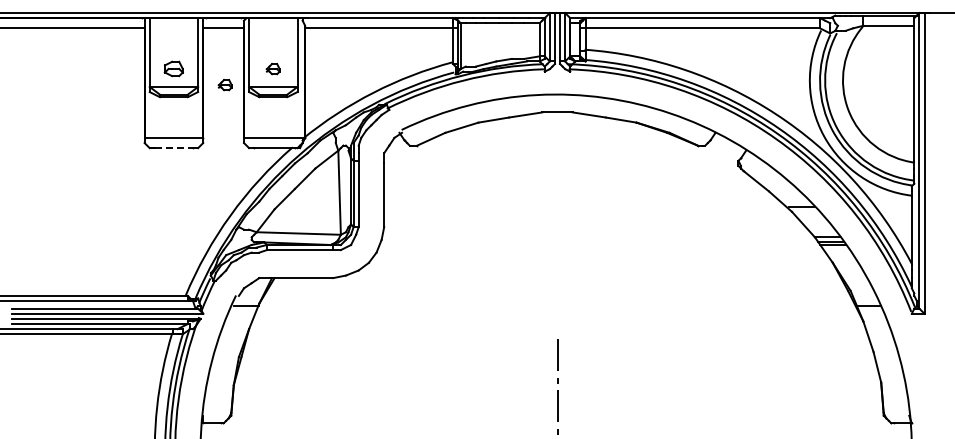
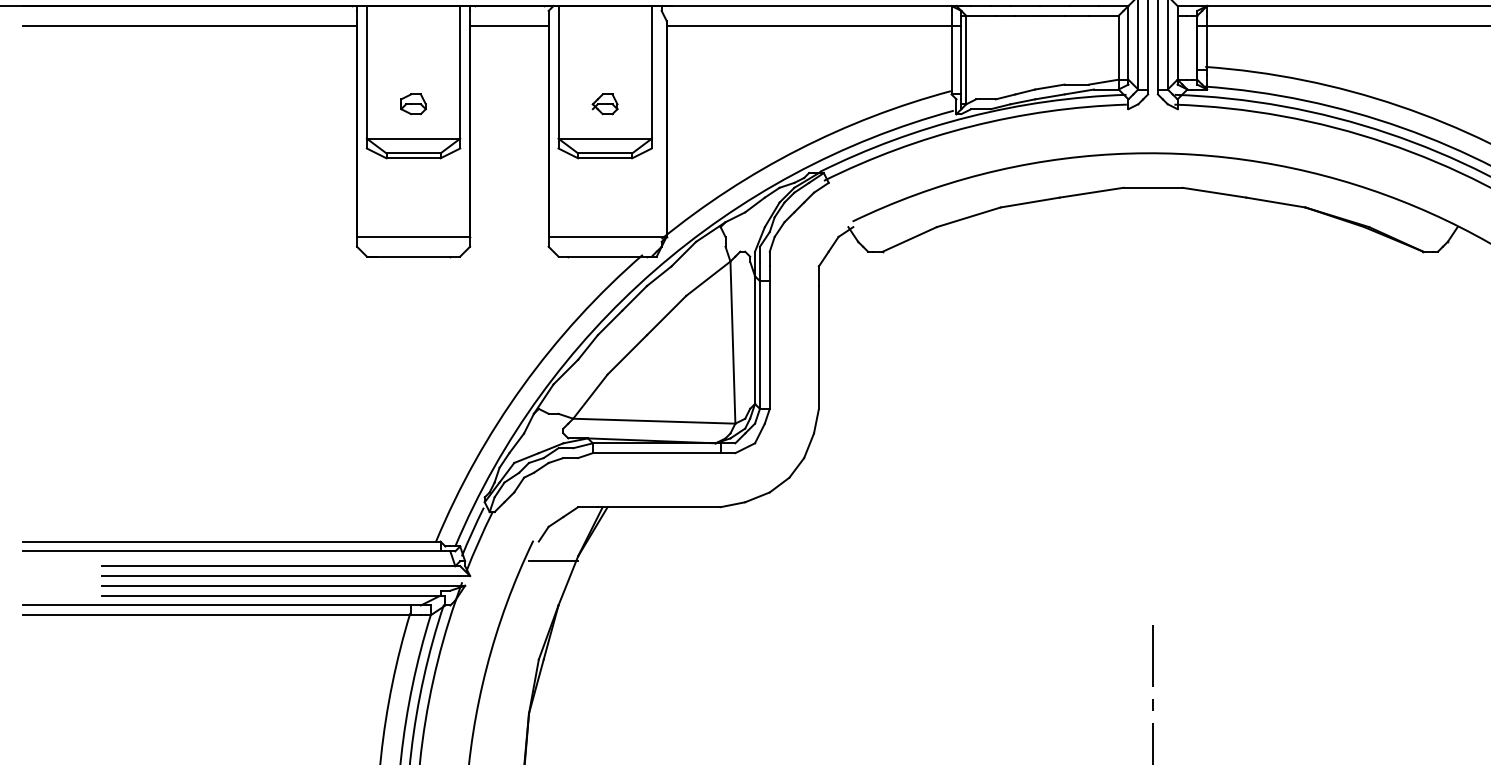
part: (173, 69) -> (412, 105), size x0.71
part: (224, 85) -> (511, 135), removed
line: (174, 148) -> (414, 257), dashed -> solid

